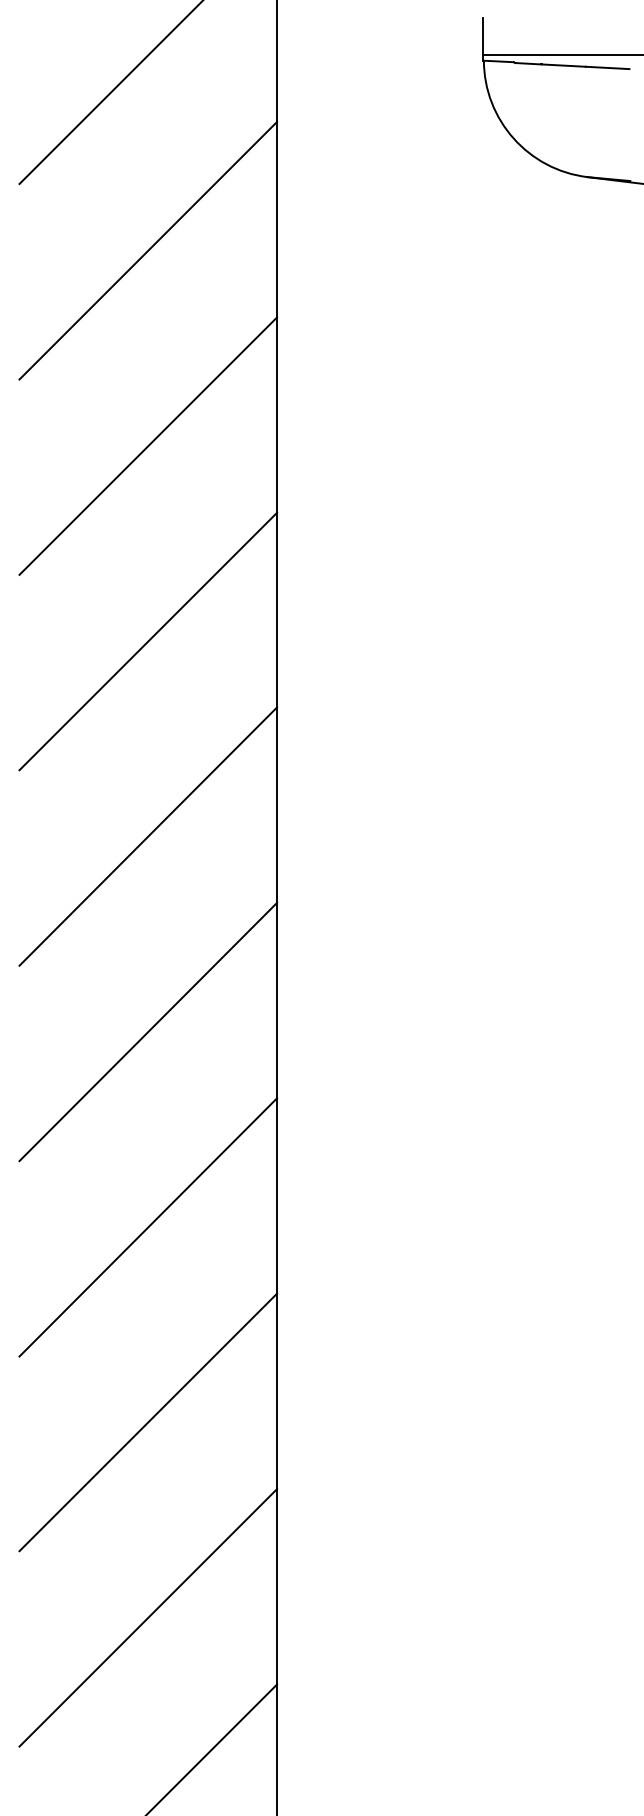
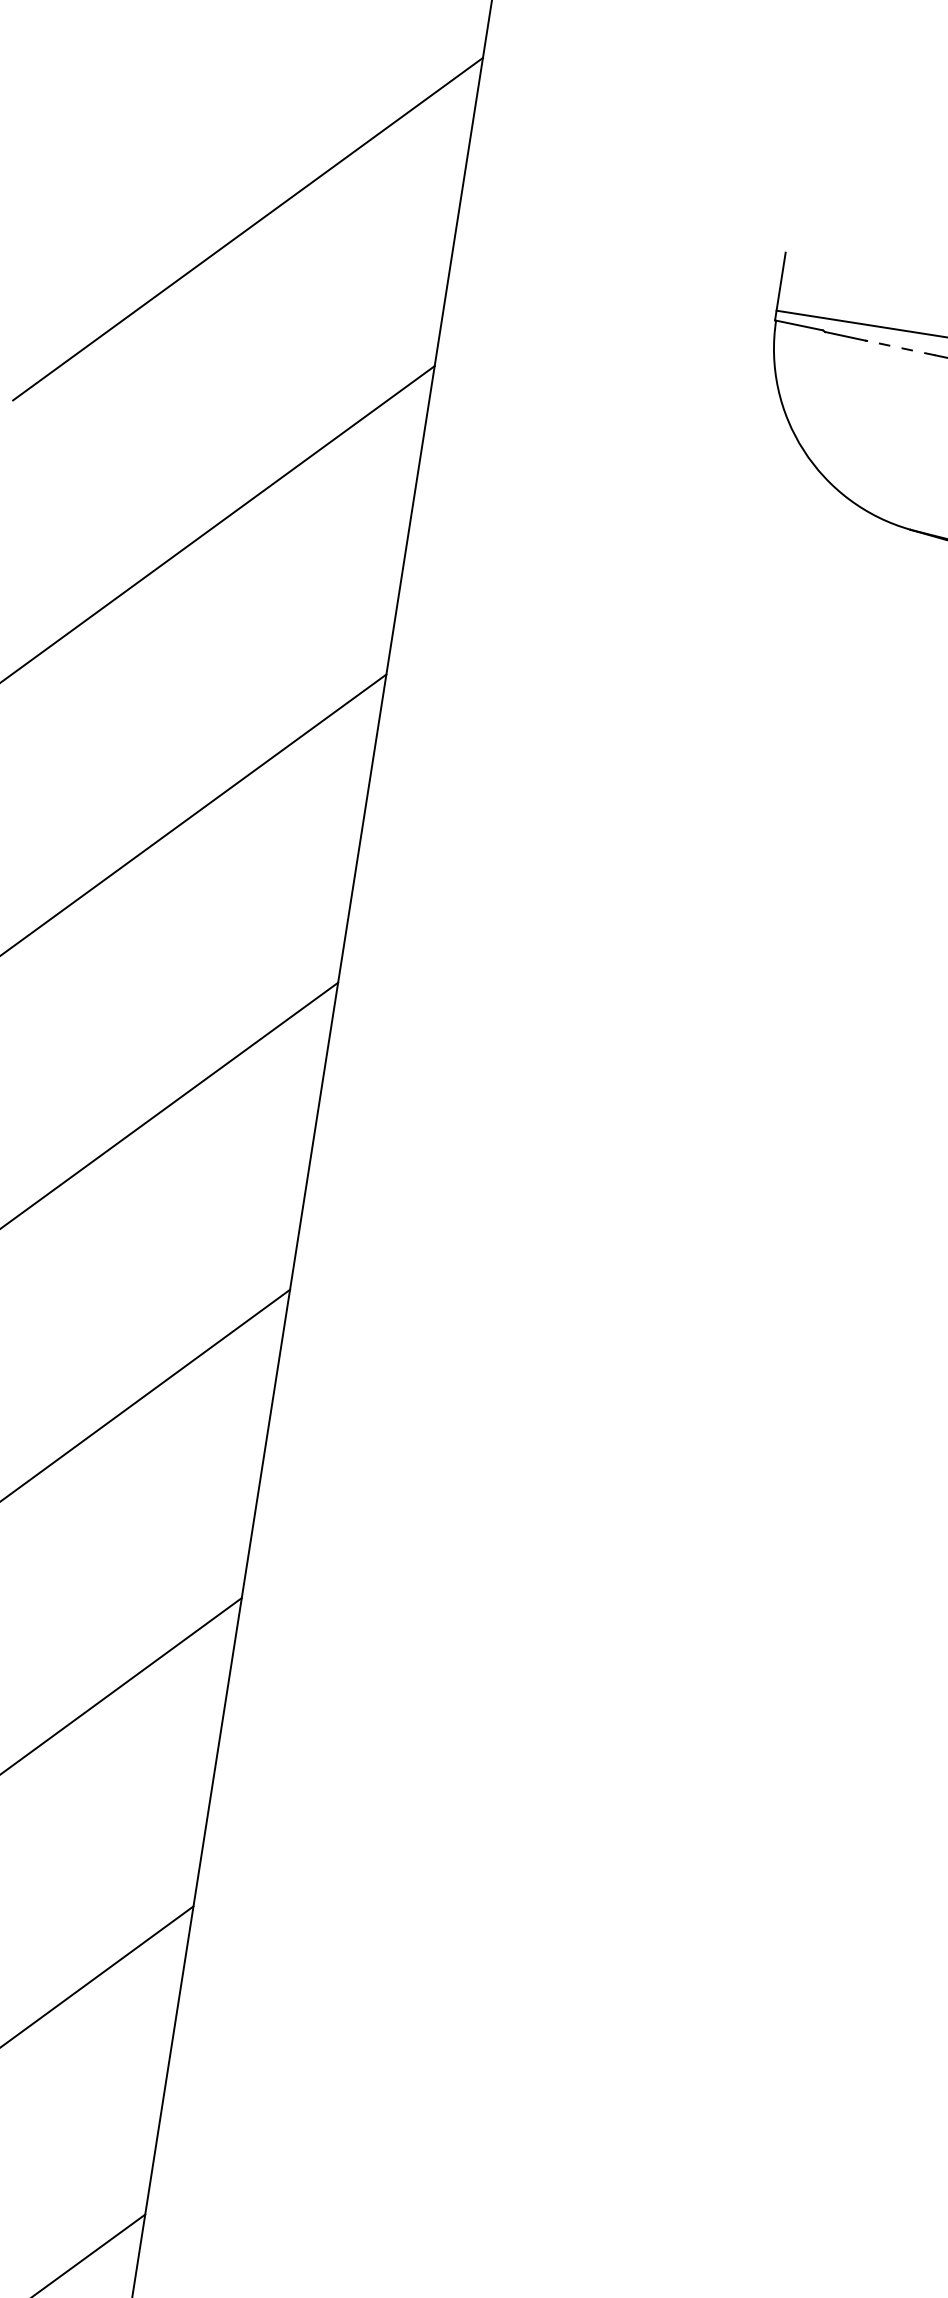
line: (564, 65) -> (902, 348), solid -> dashed

